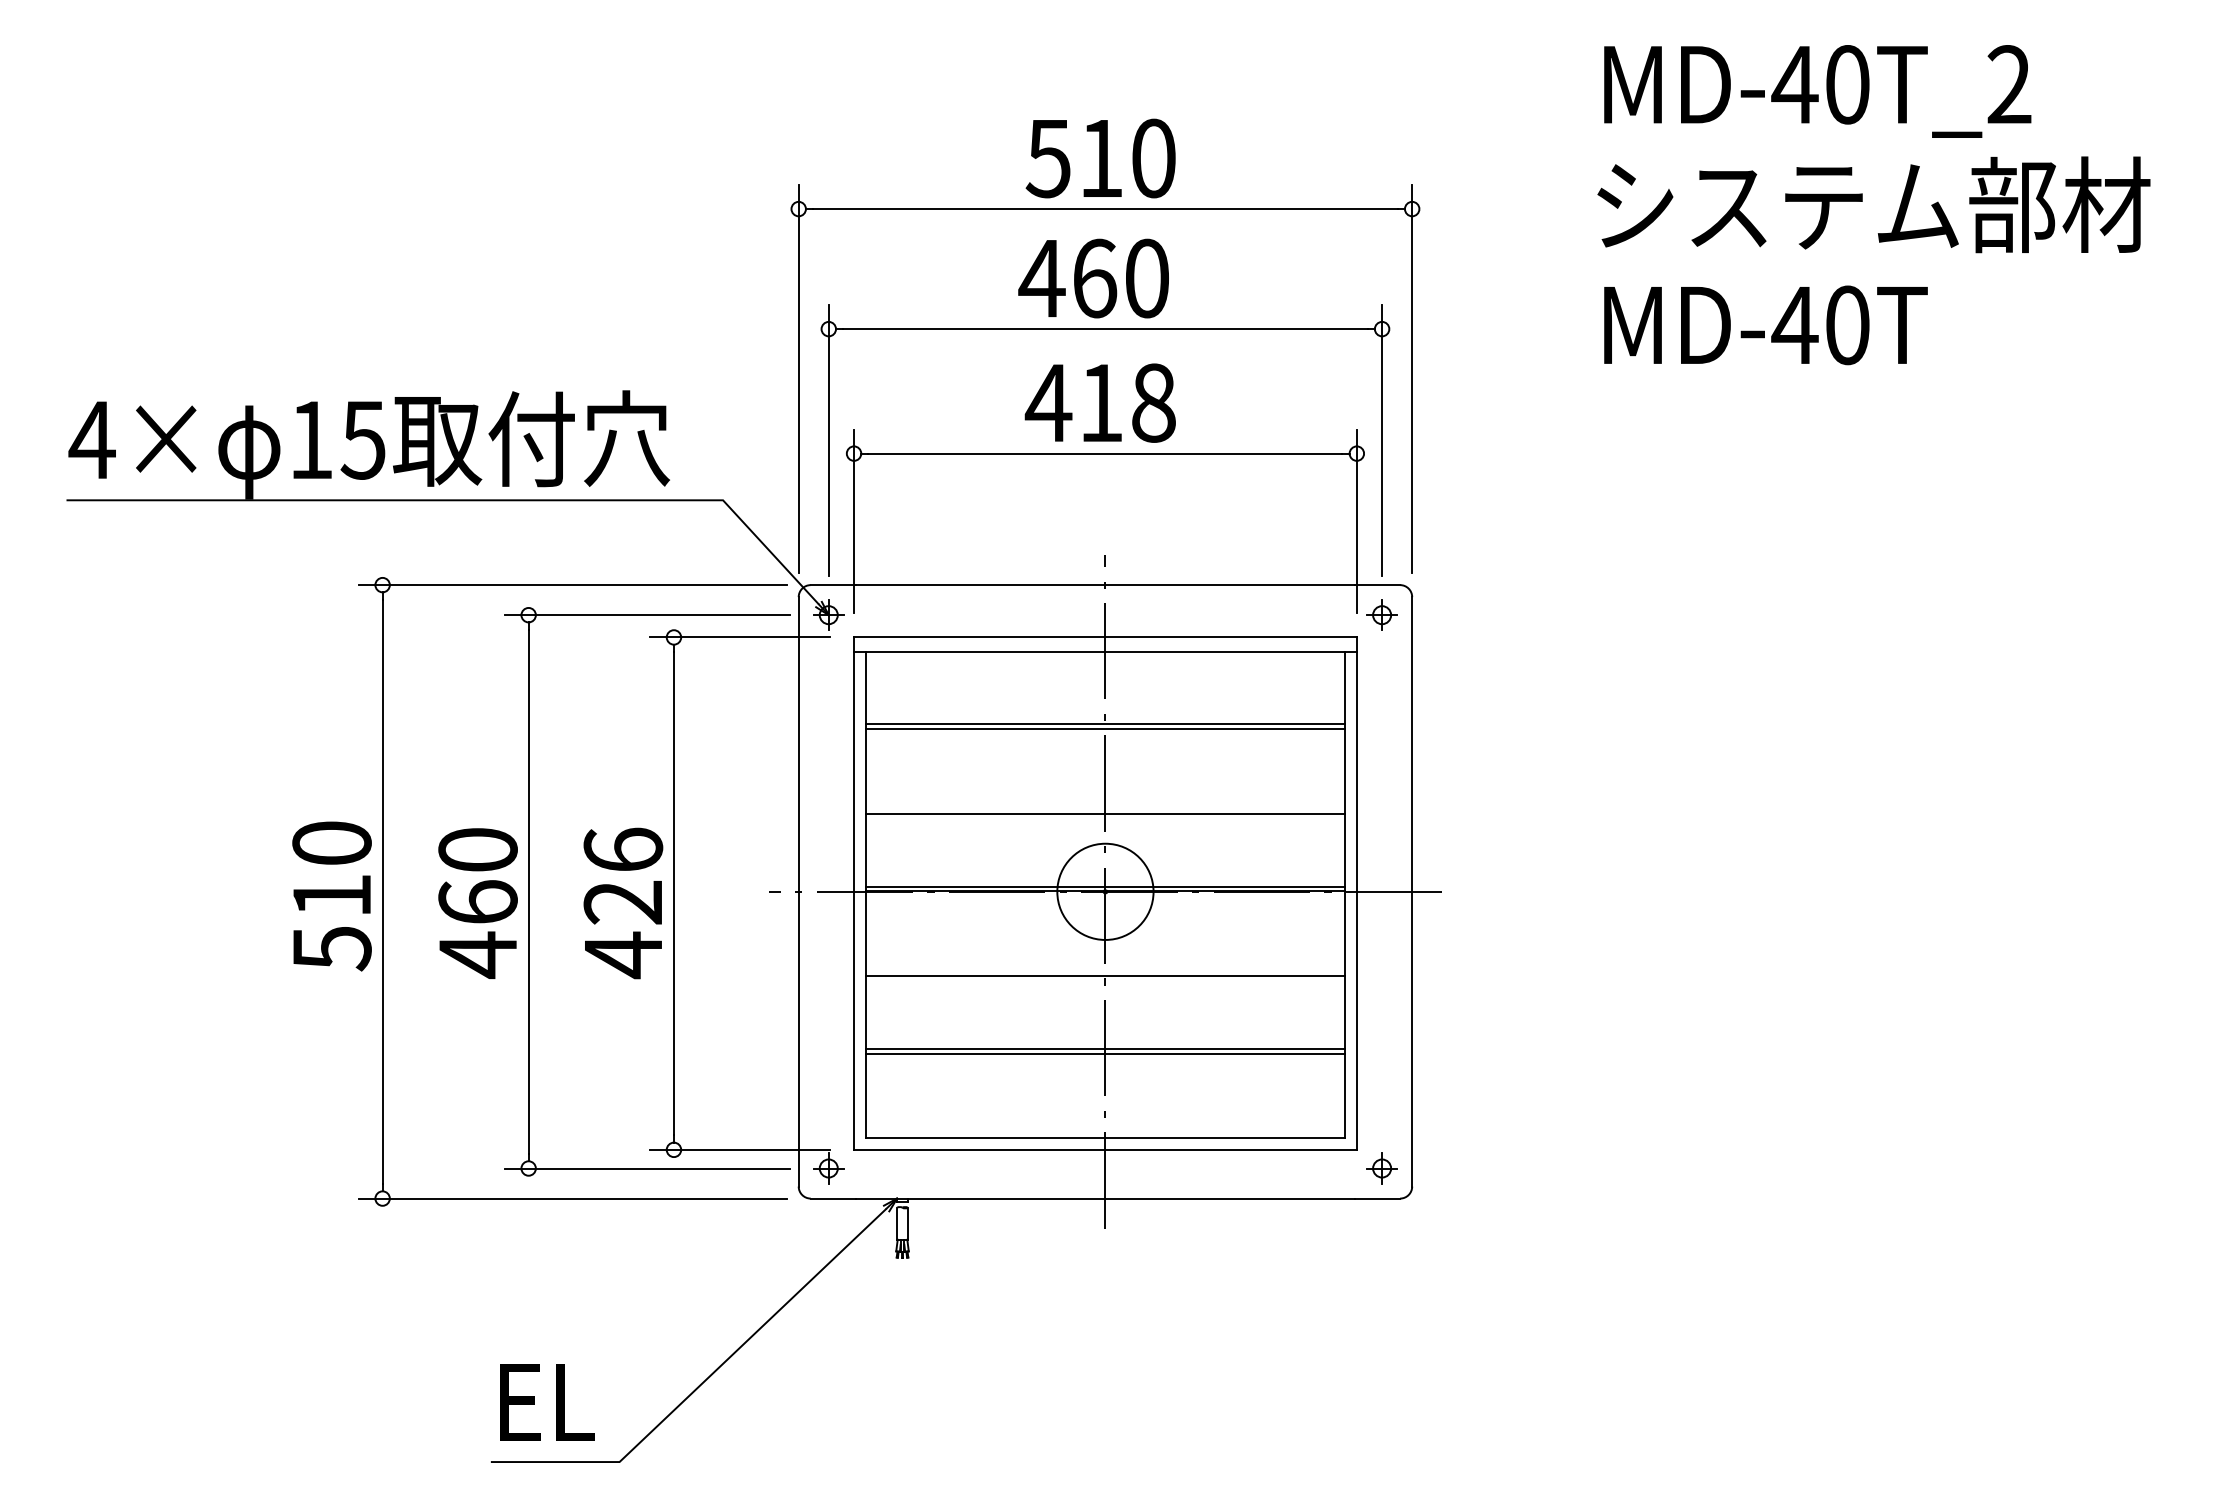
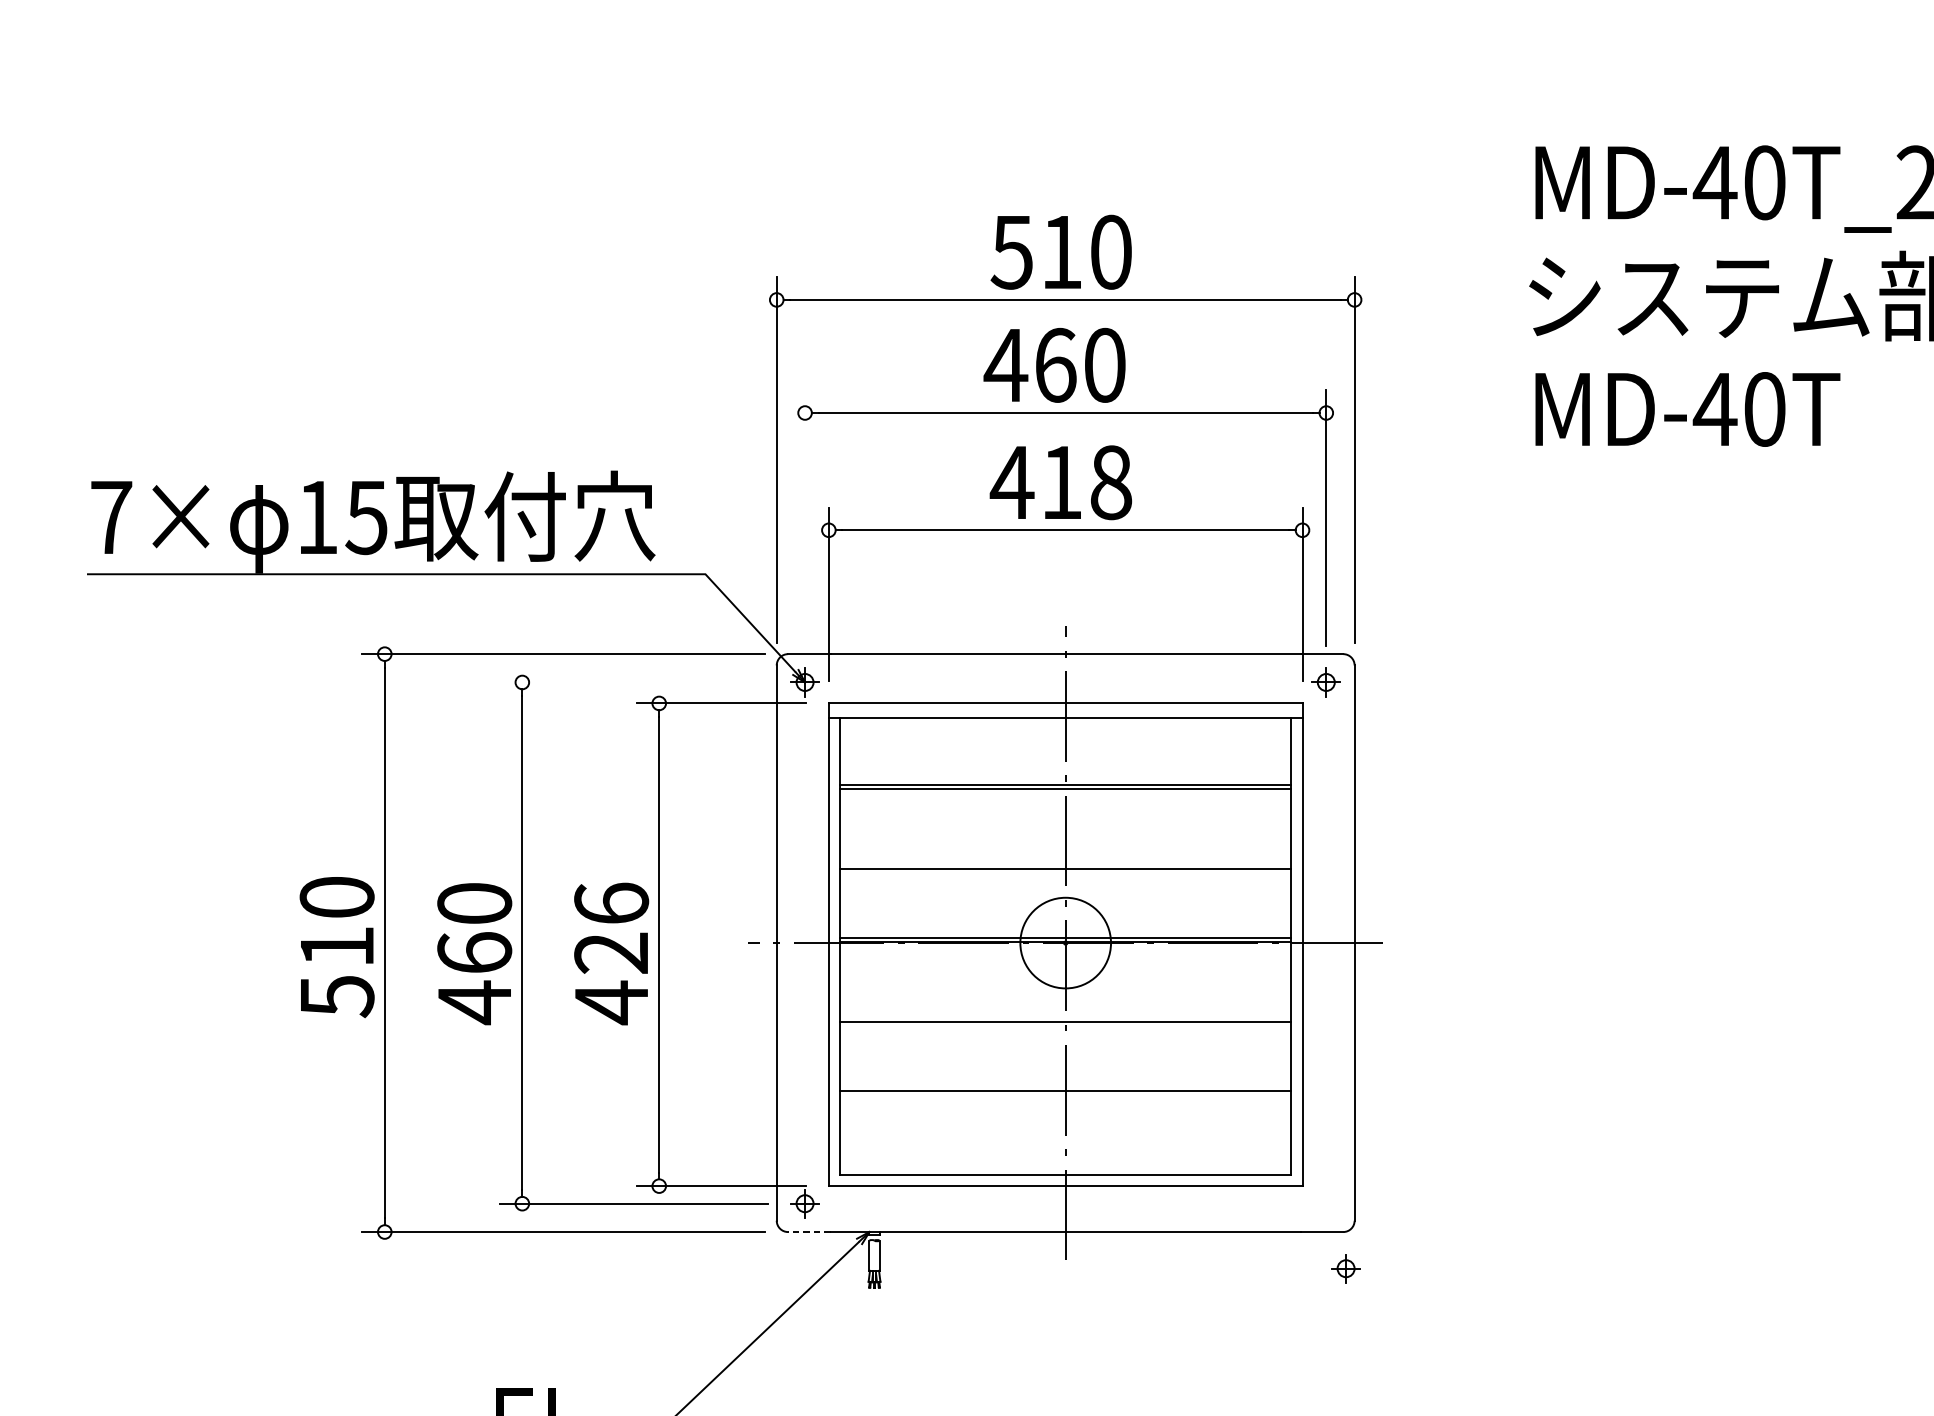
text: (91, 439) -> (110, 516), 4× -> 7×
line: (828, 440) -> (804, 517), removed
line: (646, 615) -> (633, 682), removed
line: (1105, 1053) -> (1065, 1095), removed
part: (1381, 1168) -> (1345, 1268), moved
line: (833, 1198) -> (809, 1231), solid -> dashed

